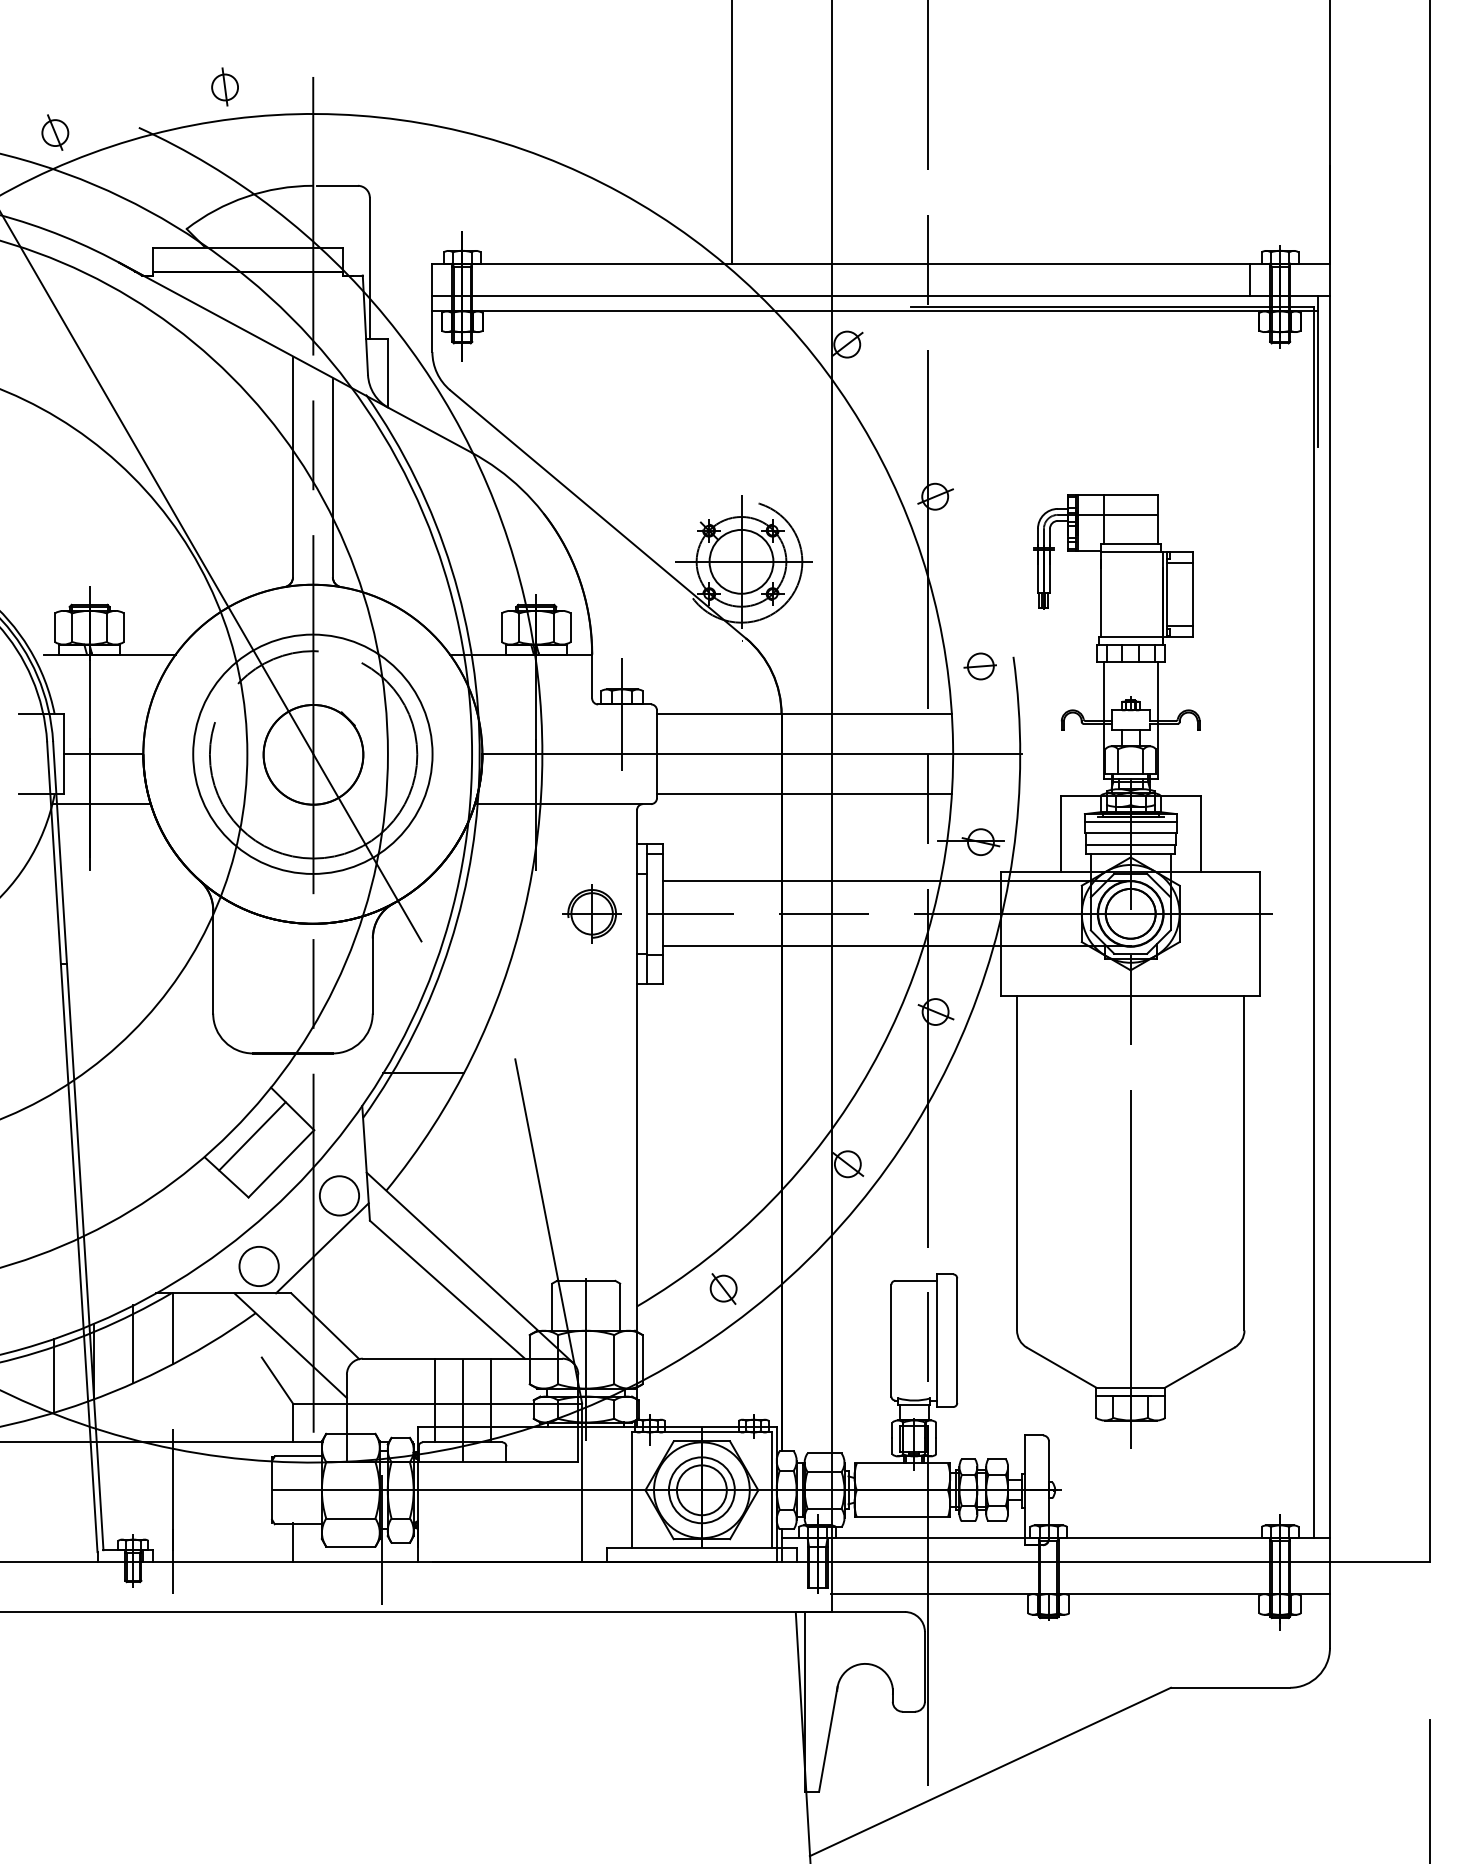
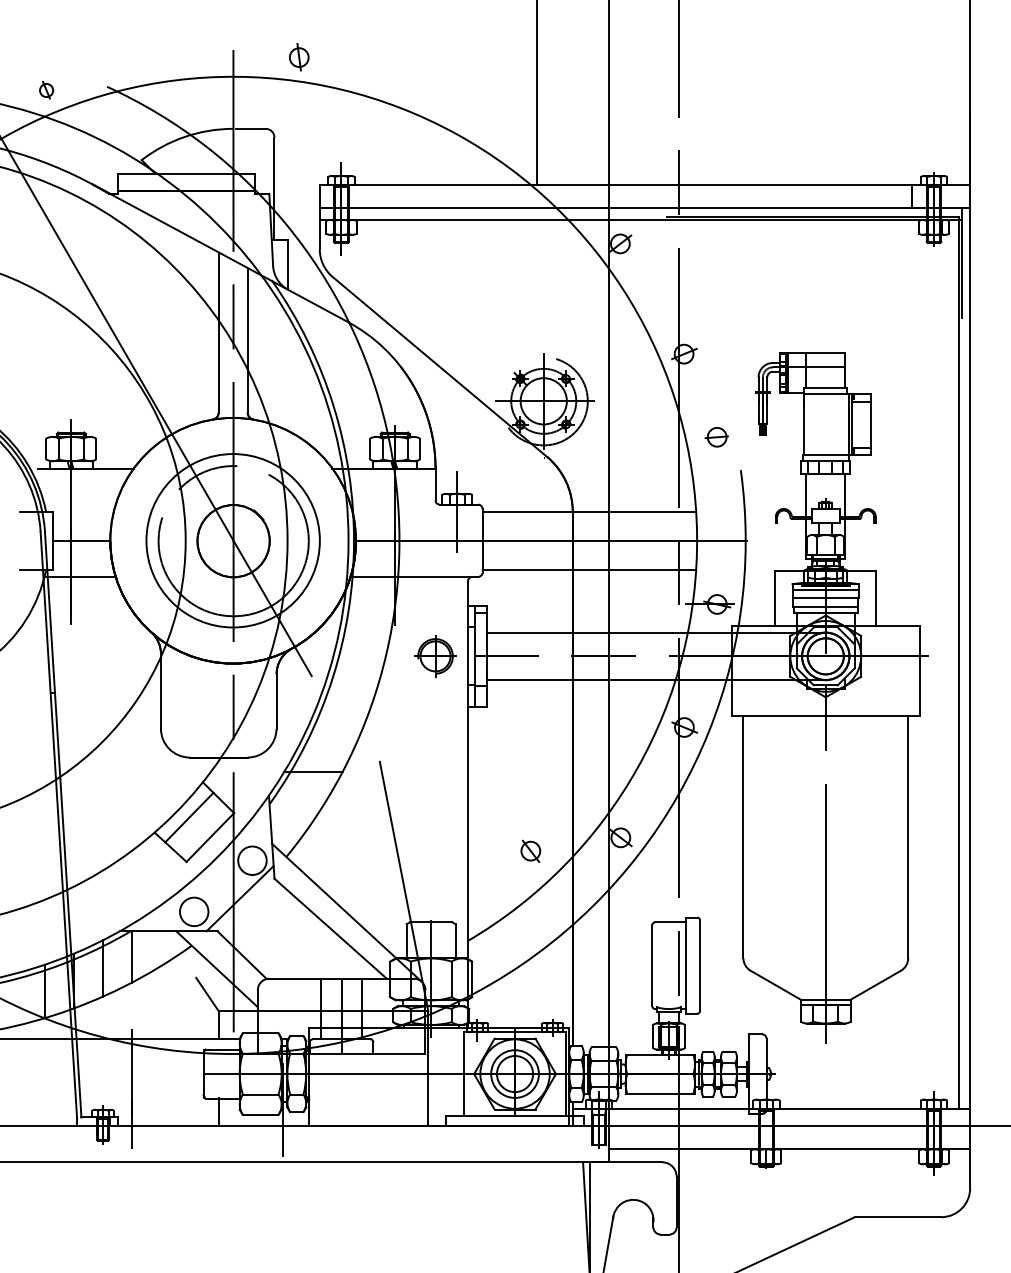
part: (224, 86) -> (298, 56), moved
part: (55, 132) -> (46, 90), size x0.7
part: (979, 666) -> (716, 437), moved
part: (723, 1288) -> (530, 851), moved

